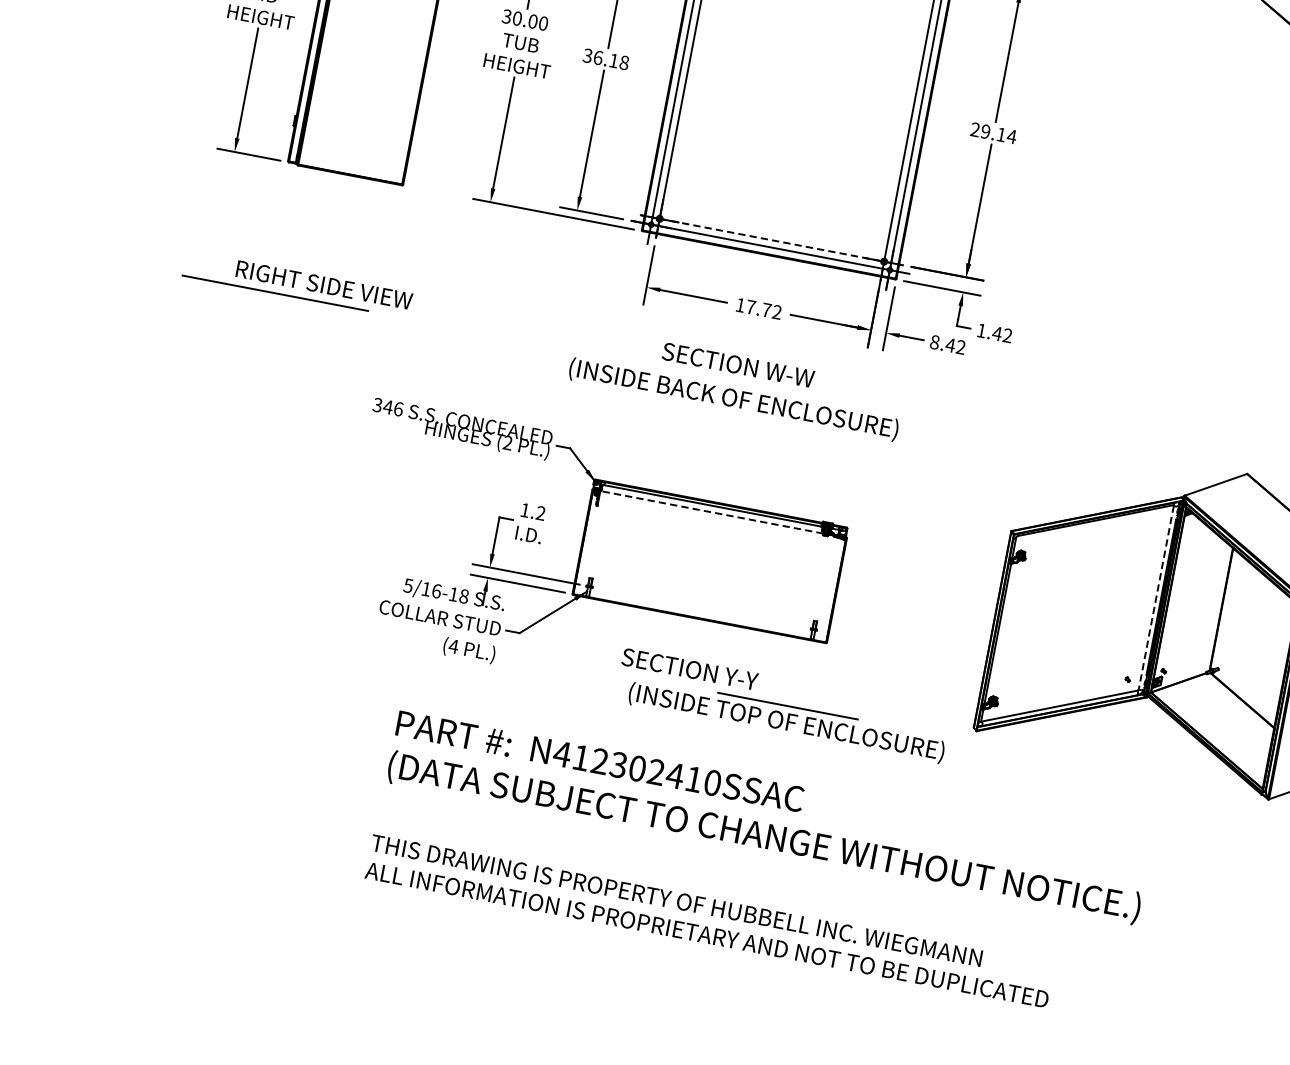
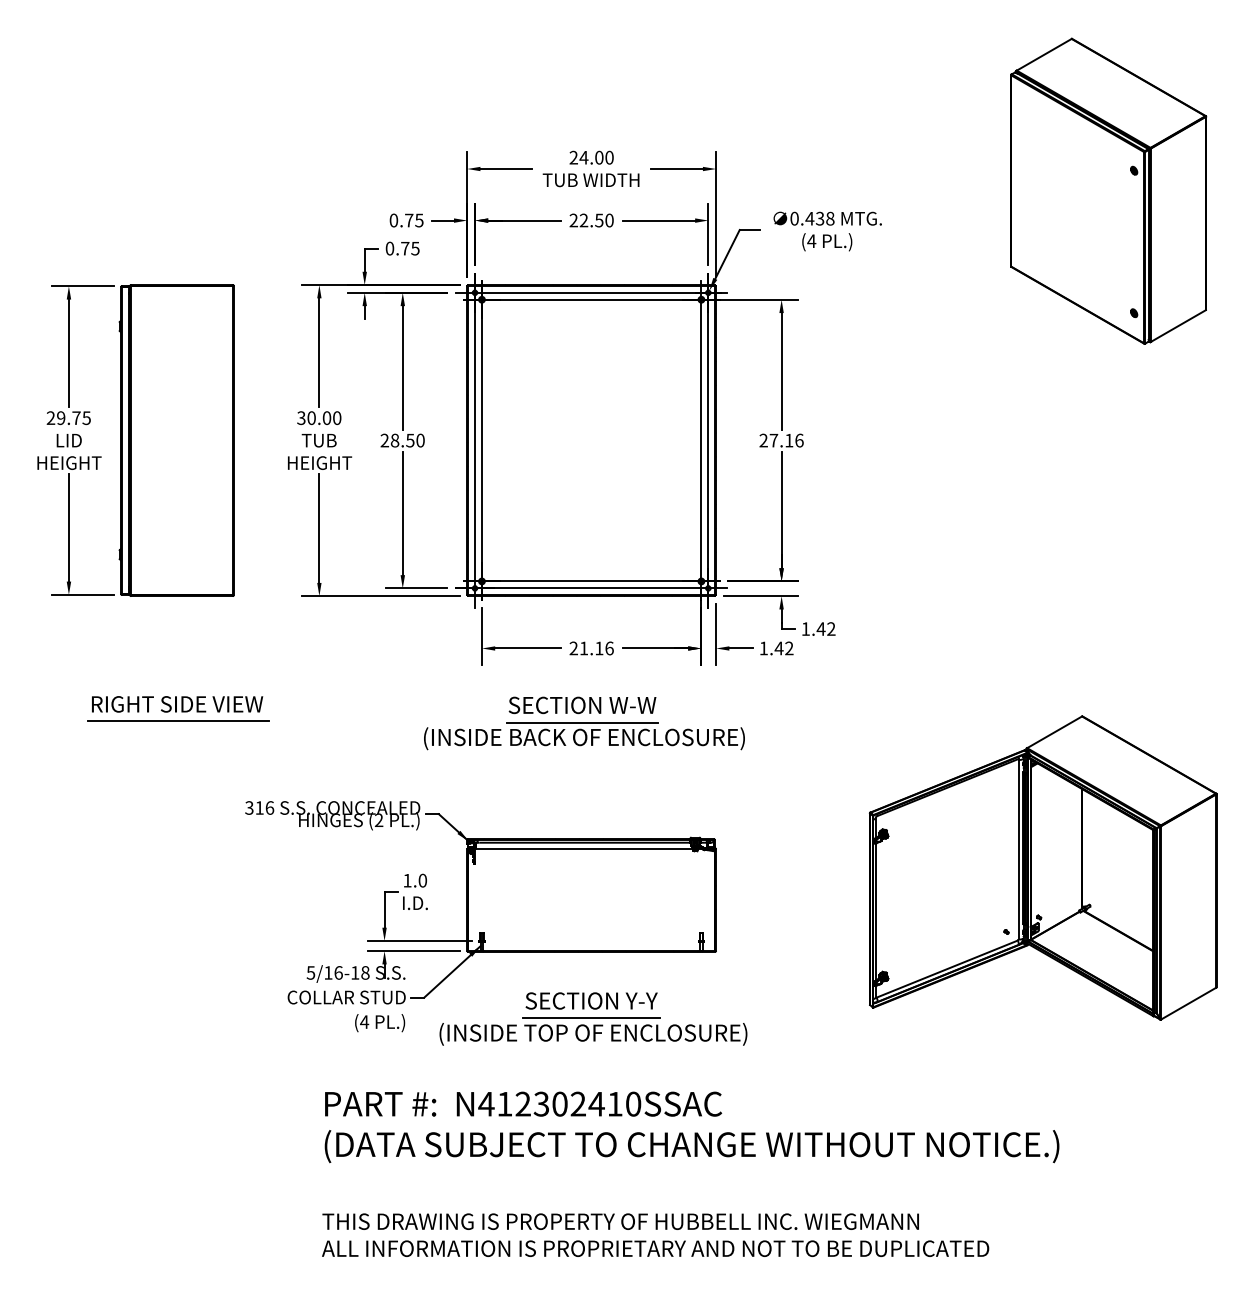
text: (605, 59) -> (402, 440), 36.18 -> 28.50
text: (998, 134) -> (786, 440), 29.14 -> 27.16
line: (771, 240) -> (591, 581), dashed -> solid
line: (275, 292) -> (178, 720), moved
text: (758, 308) -> (591, 648), 17.72 -> 21.16
text: (934, 342) -> (763, 648), 8.42 -> 1.42
line: (733, 382) -> (581, 722), added
text: (388, 406) -> (259, 807), 346 -> 316
line: (711, 511) -> (583, 848), dashed -> solid
text: (540, 513) -> (422, 880), 1.2 -> 1.0
line: (1156, 597) -> (1018, 849), dashed -> solid
part: (787, 720) -> (593, 1031), moved

